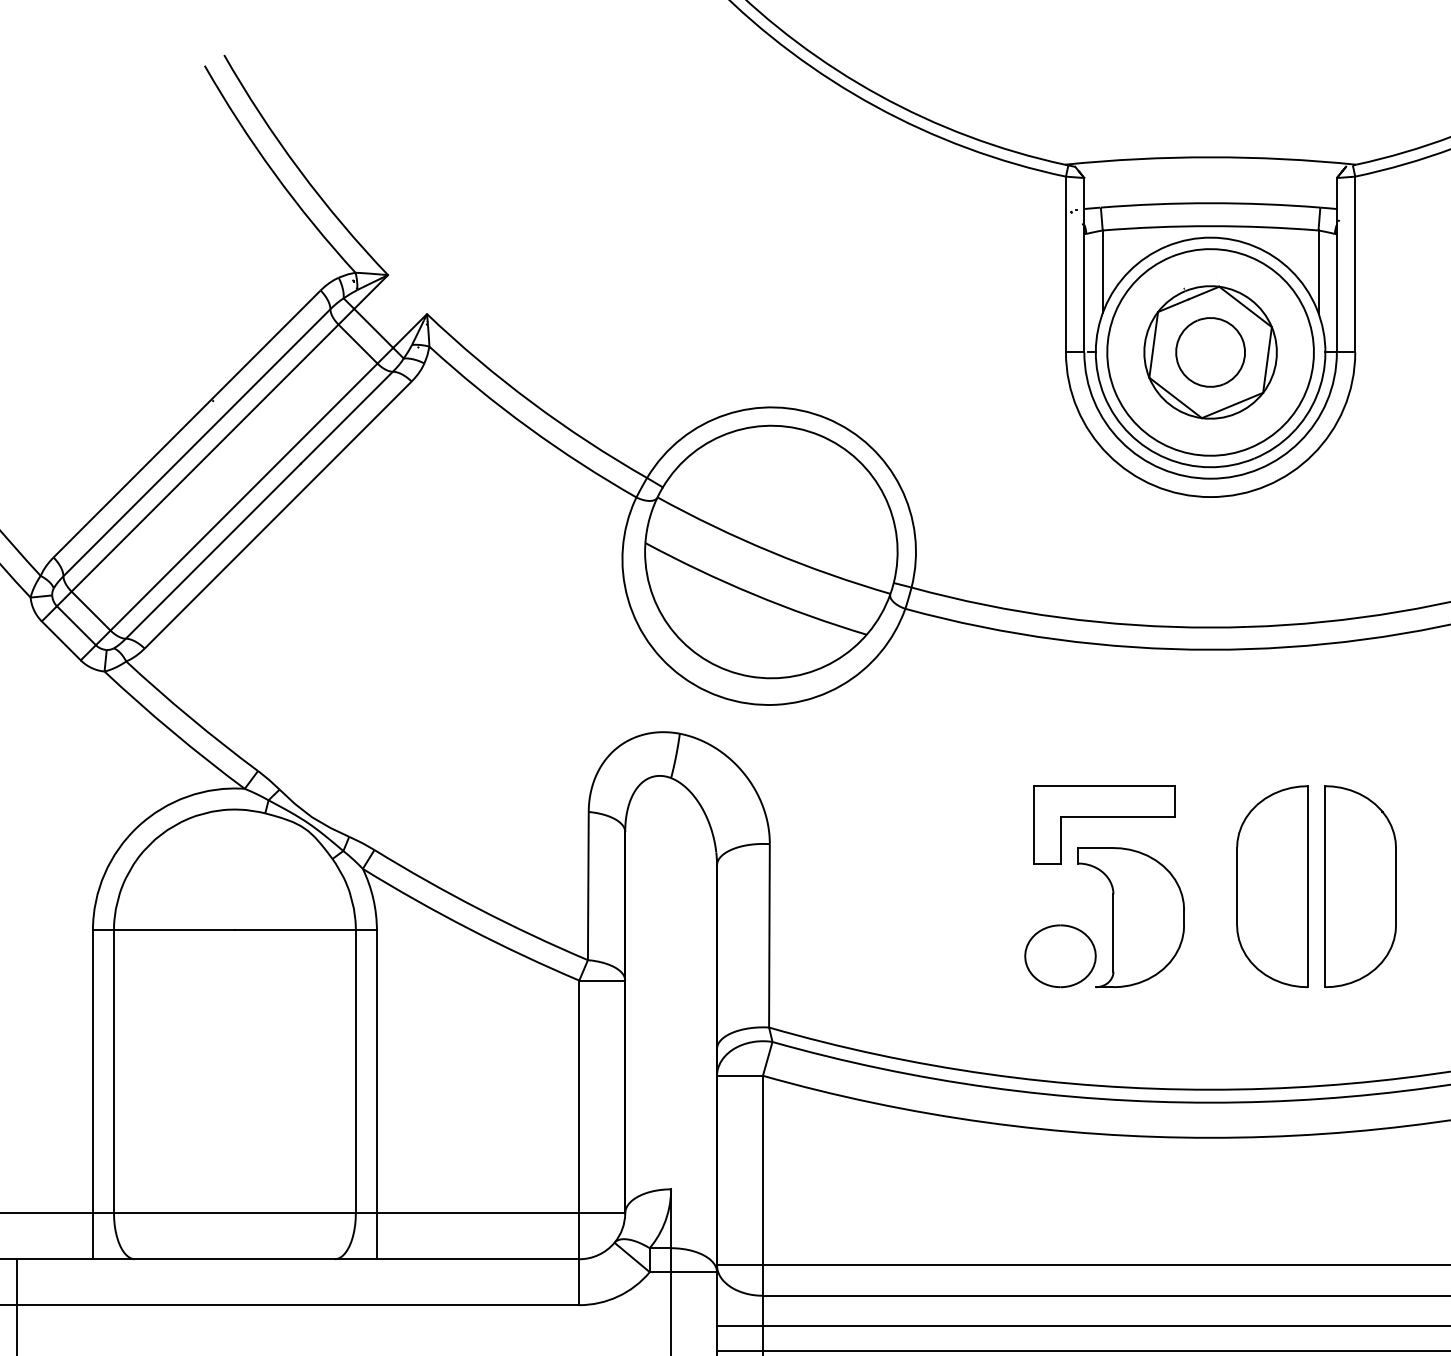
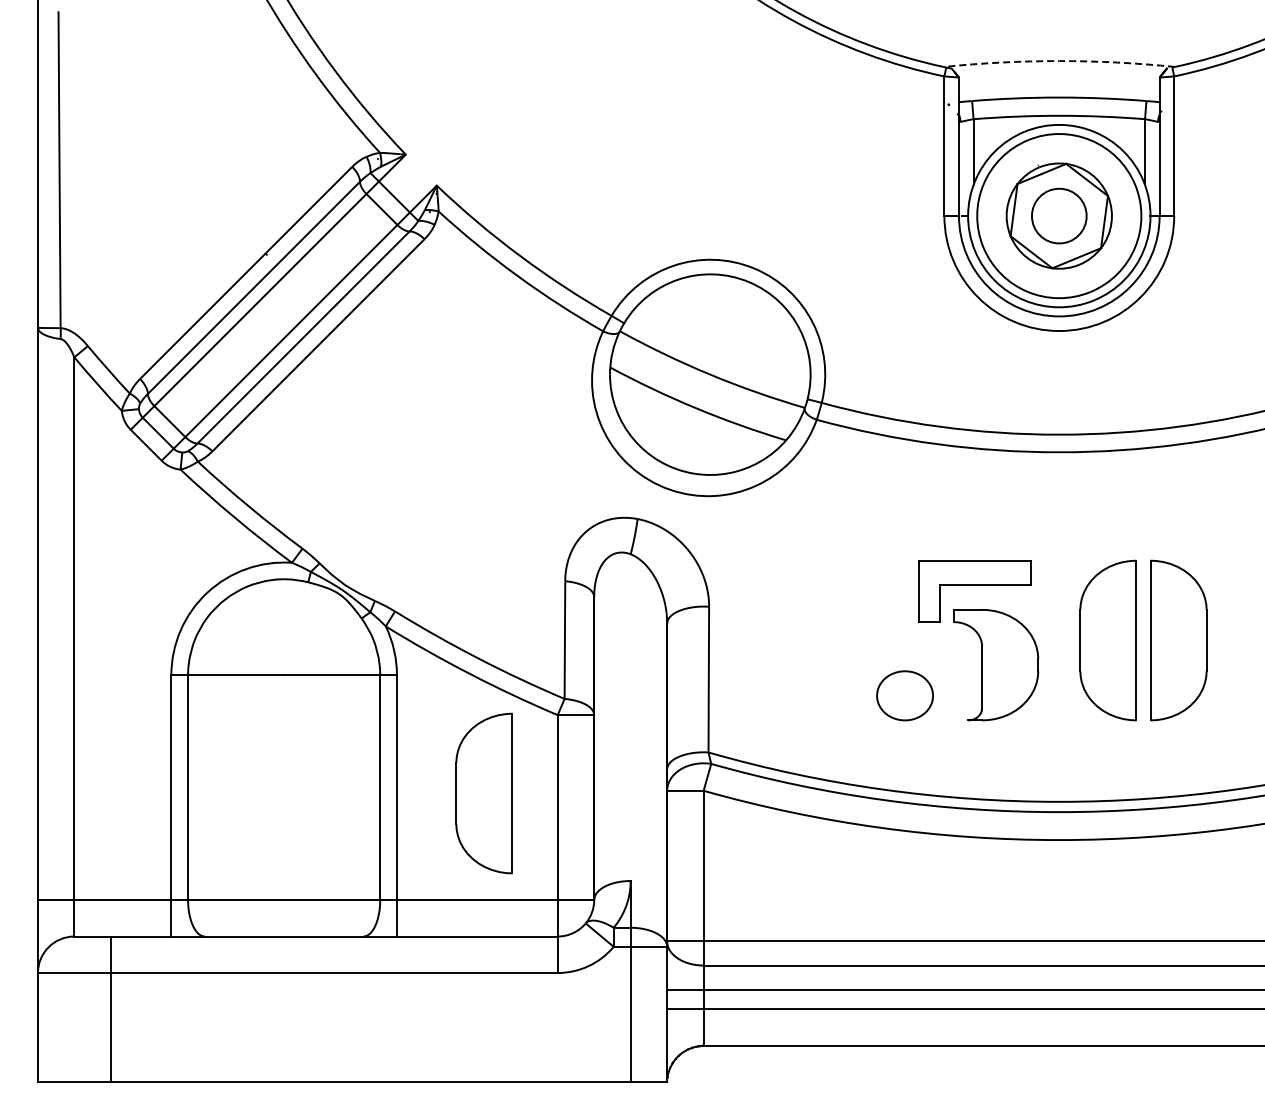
arc: (1210, 157) -> (1059, 61), solid -> dashed
part: (1059, 955) -> (904, 695), moved
part: (485, 1079) -> (483, 793), added

